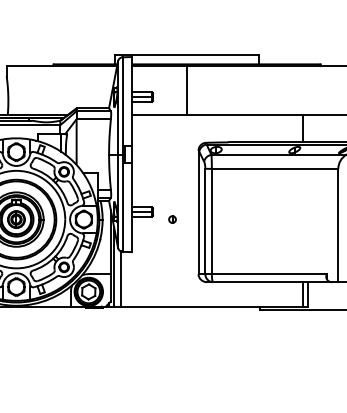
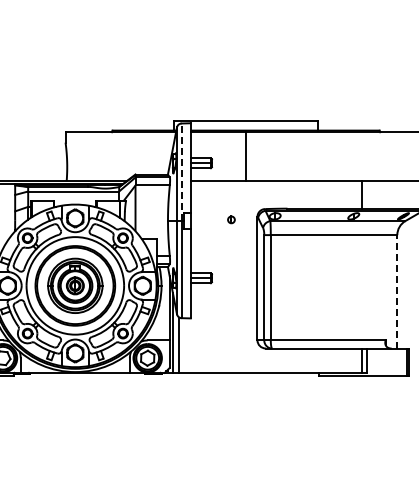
line: (122, 106) -> (181, 172), solid -> dashed
part: (172, 219) -> (231, 219), moved
line: (338, 225) -> (397, 291), solid -> dashed

